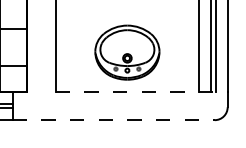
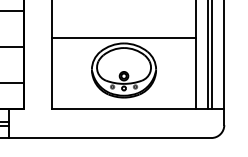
line: (126, 19) -> (123, 37), added
line: (141, 91) -> (138, 109), dashed -> solid
line: (113, 120) -> (110, 138), dashed -> solid

